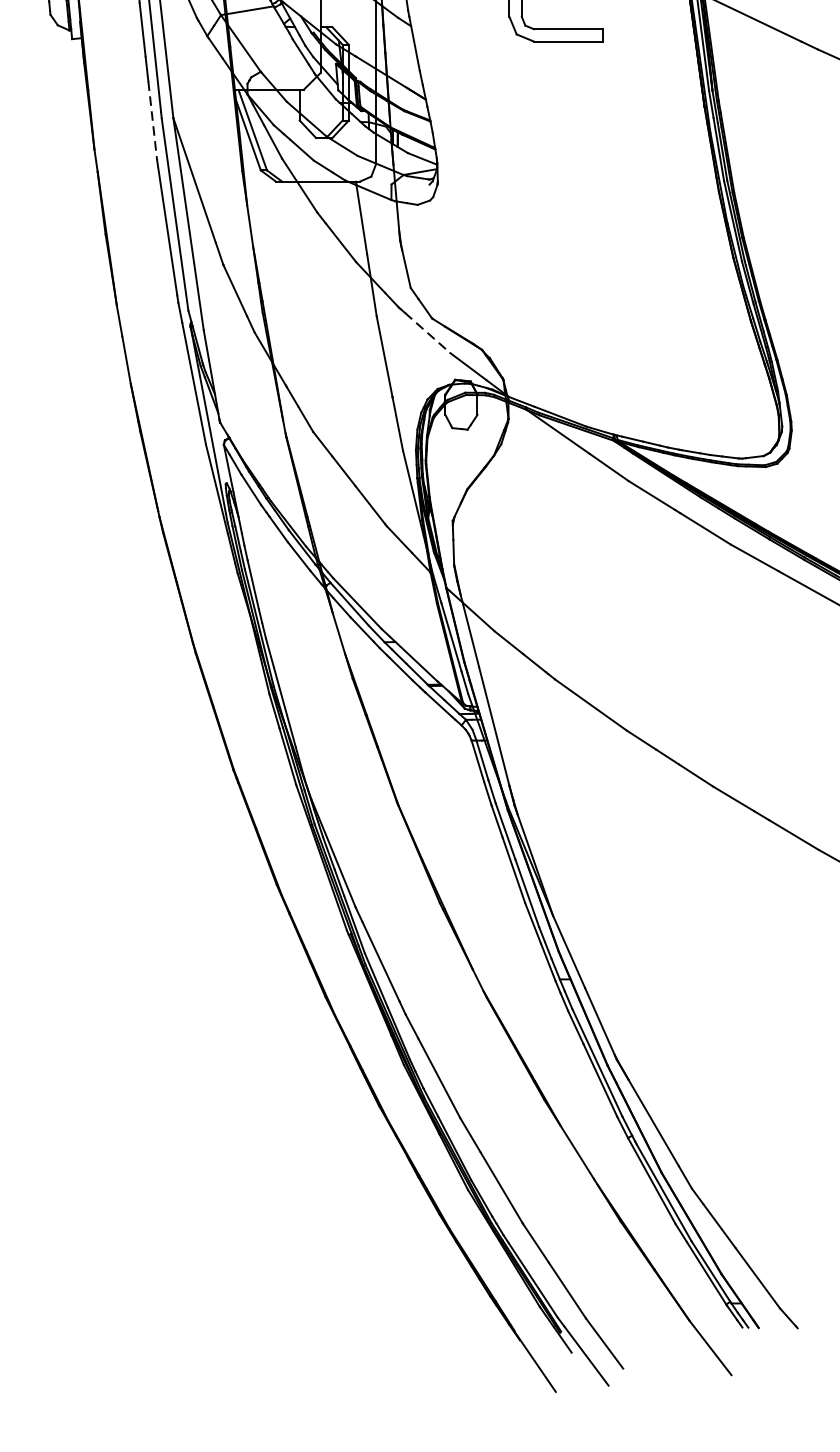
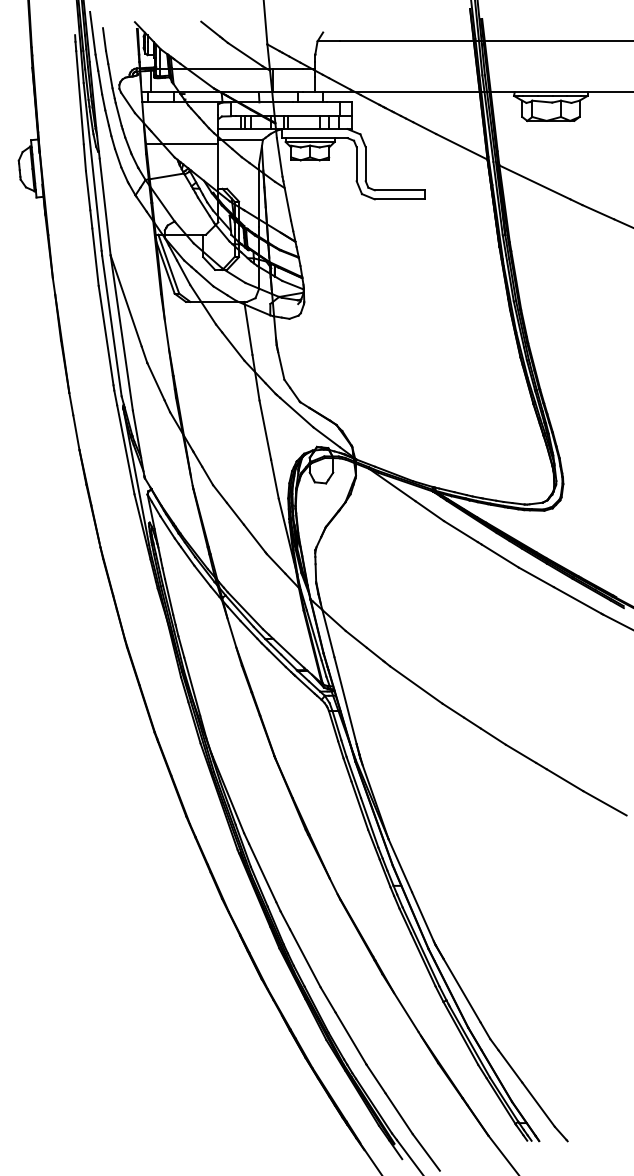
line: (152, 121) -> (95, 257), dashed -> solid
line: (428, 334) -> (297, 413), dashed -> solid

